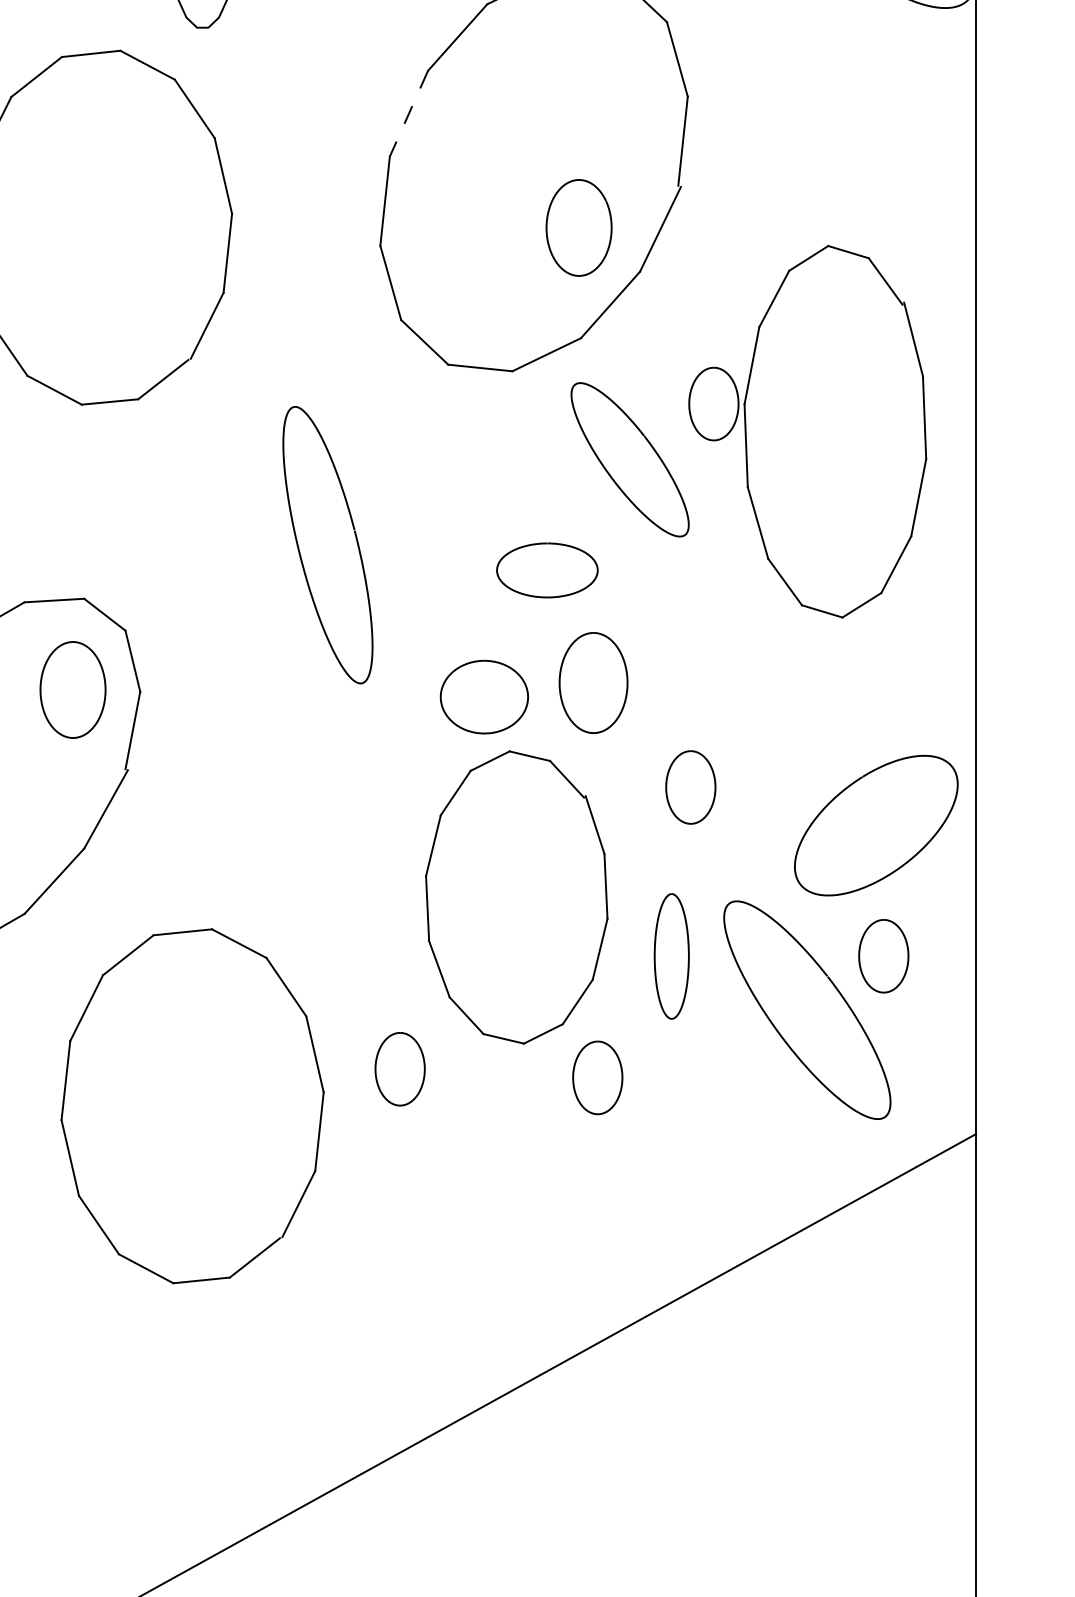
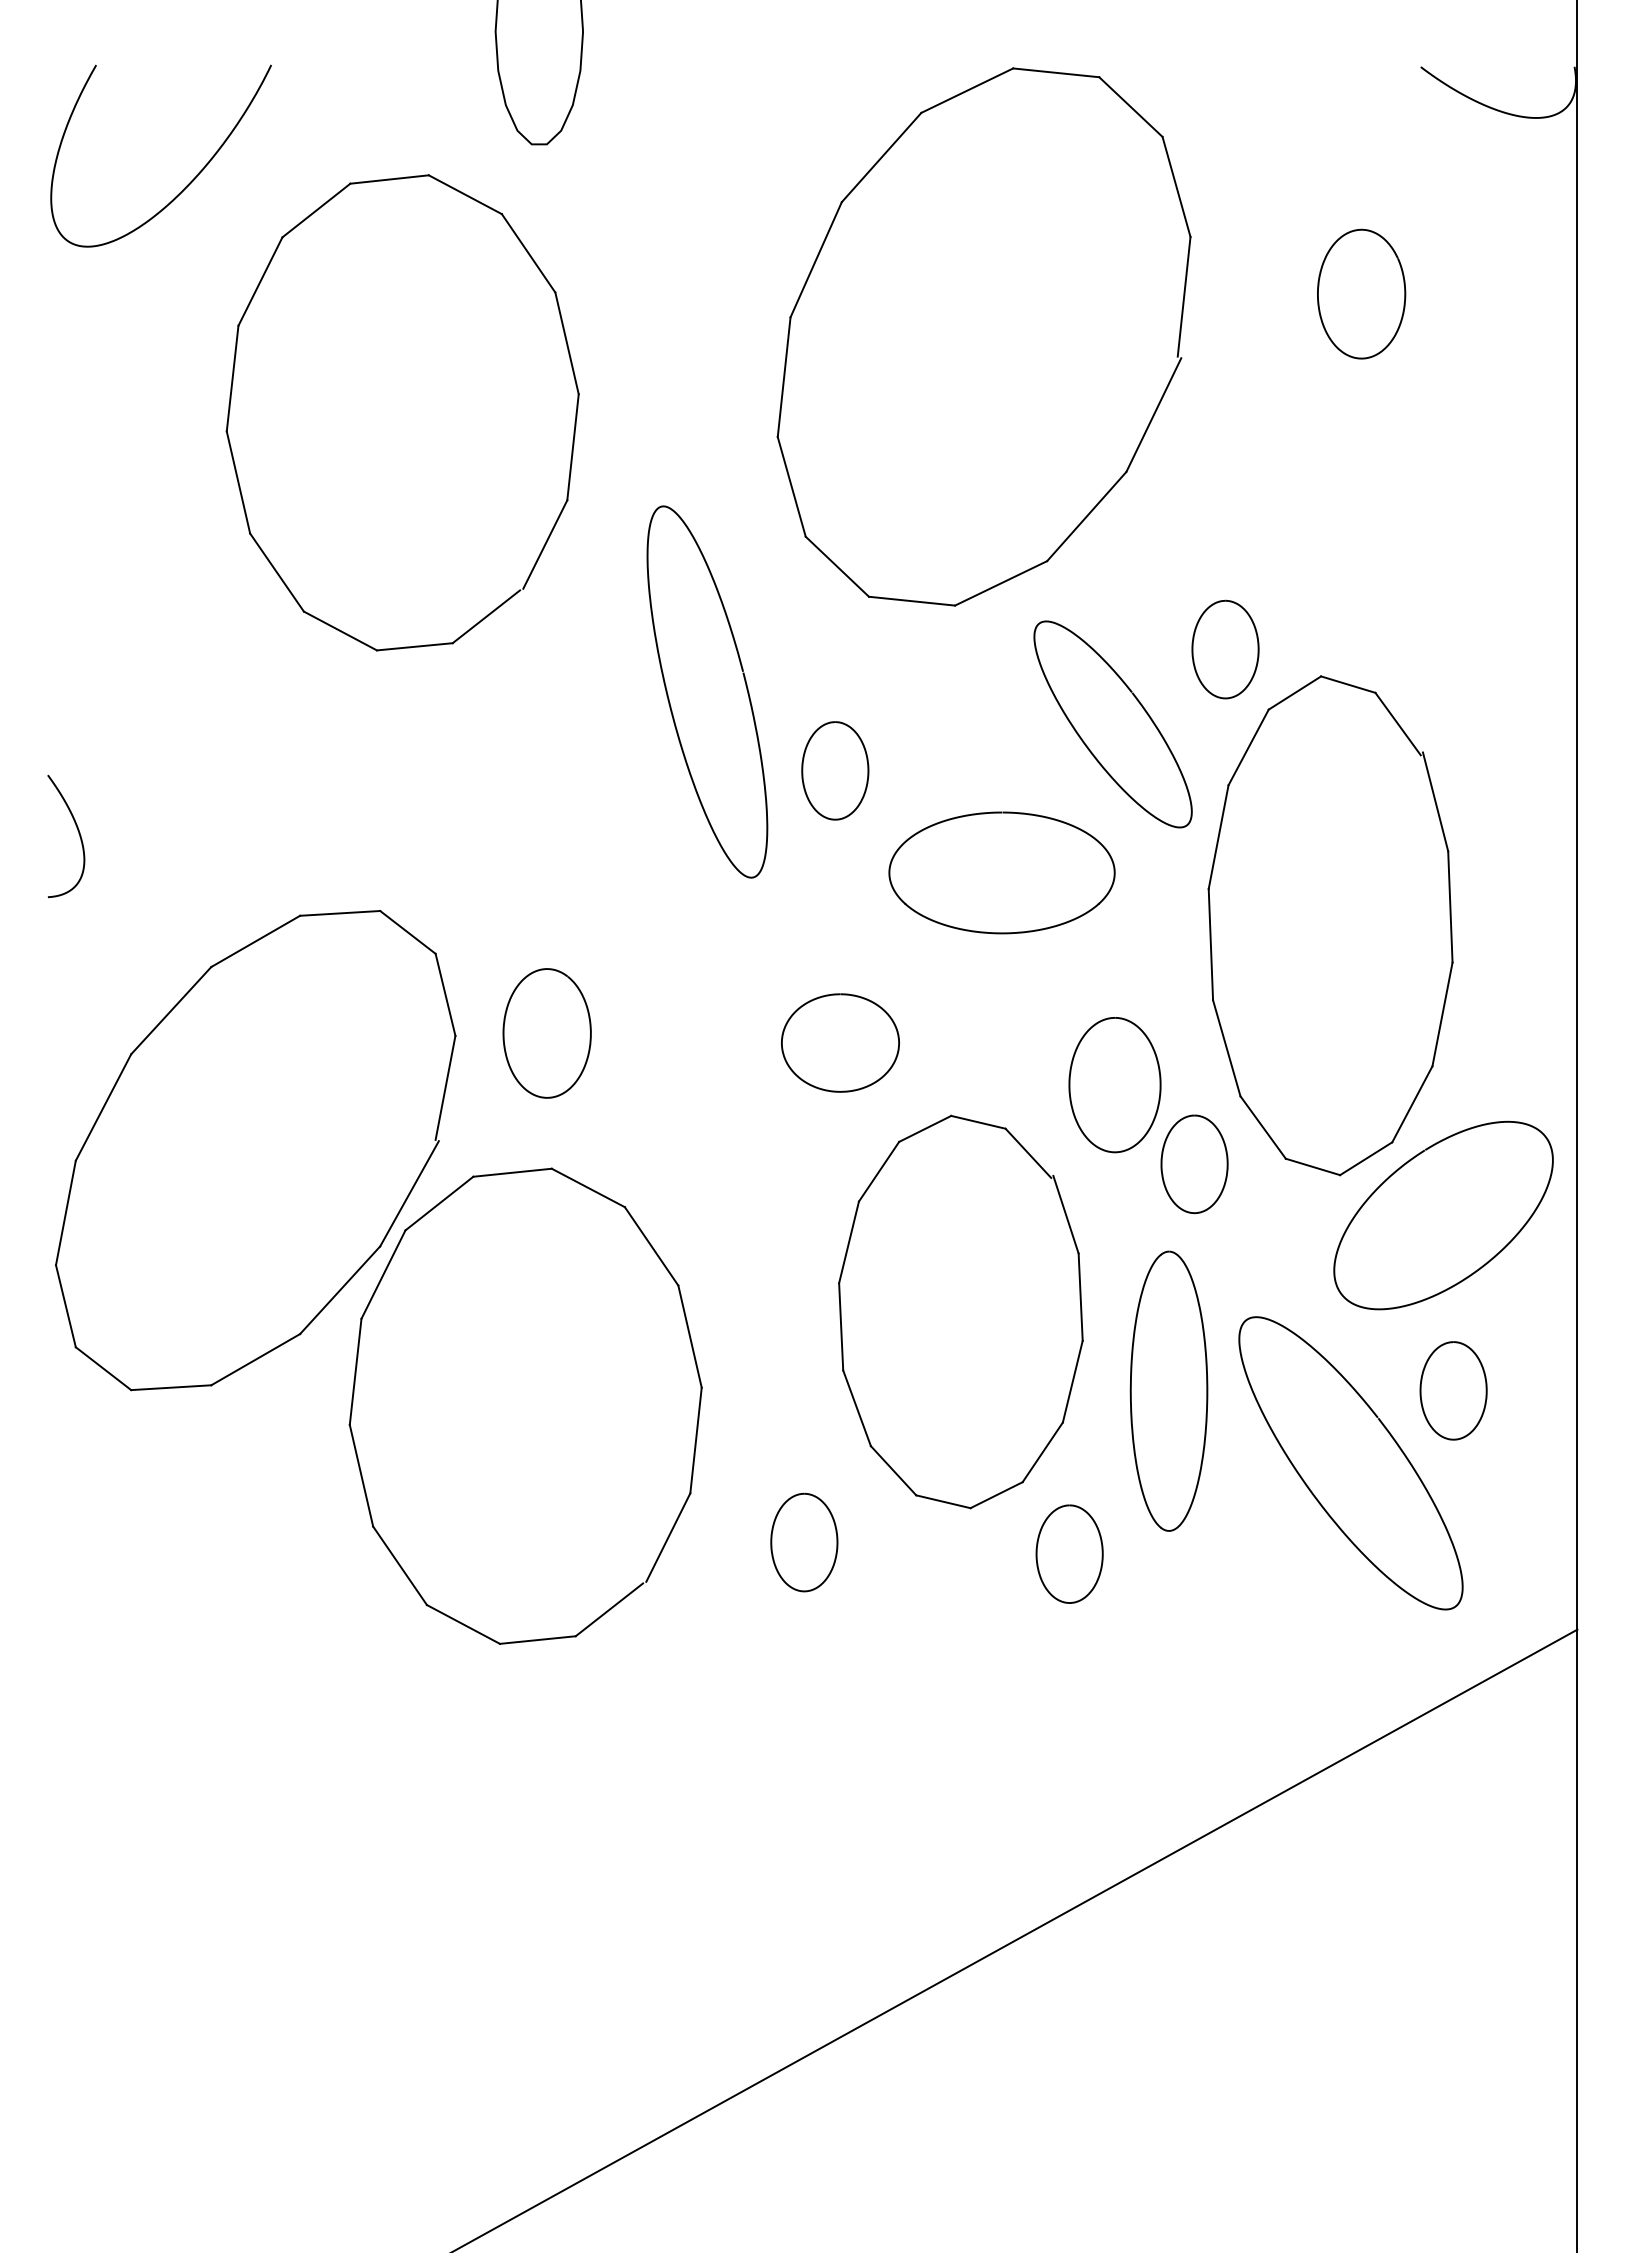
line: (408, 114) -> (815, 260), dashed -> solid
curve: (547, 222) -> (1319, 286), moved
part: (835, 431) -> (1330, 925), moved
curve: (399, 494) -> (803, 770), added
curve: (355, 537) -> (744, 681), moved
part: (547, 570) -> (1001, 872), size x1.67
curve: (484, 661) -> (840, 995), moved
curve: (560, 683) -> (1070, 1085), moved
curve: (41, 690) -> (504, 1033), moved
part: (671, 955) -> (1168, 1390), size x1.67
part: (192, 1105) -> (525, 1405), moved

